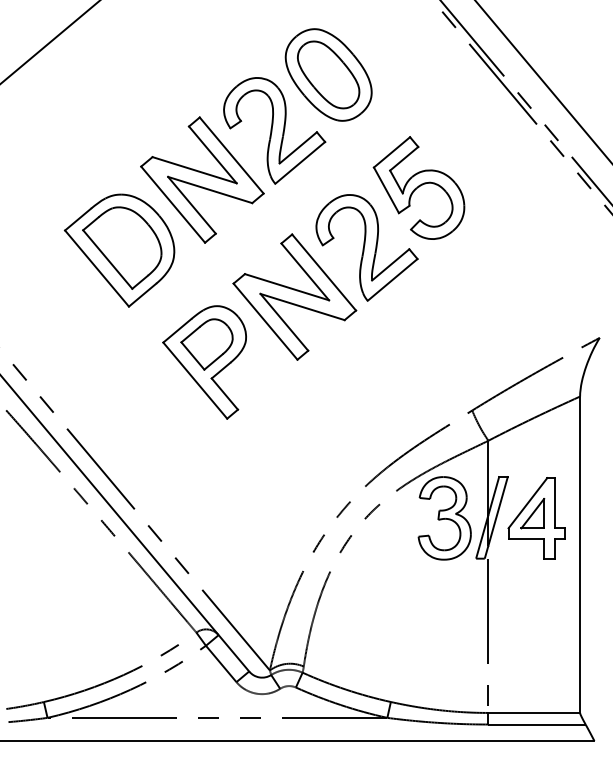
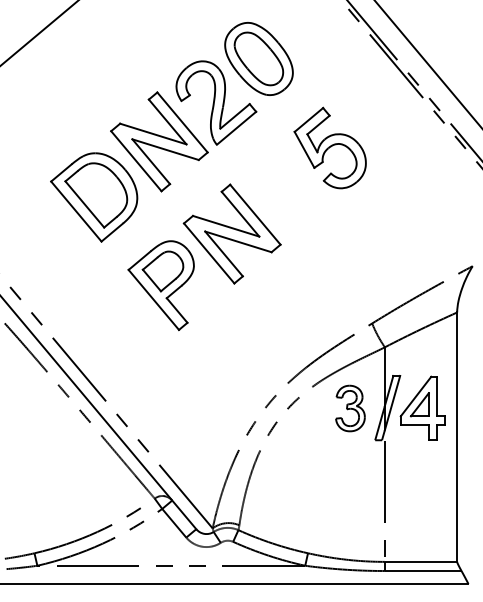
part: (366, 247) -> (288, 194), removed
part: (444, 518) -> (350, 408), size x0.7

